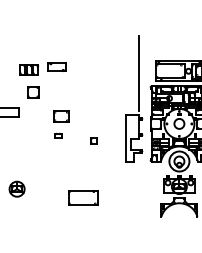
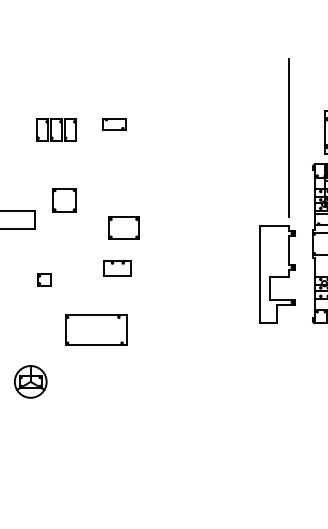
part: (56, 67) -> (113, 124), size x0.62
part: (33, 92) -> (65, 200), moved
part: (58, 135) -> (118, 268), size x1.67
part: (93, 140) -> (44, 278), moved
part: (83, 197) -> (97, 329), moved

